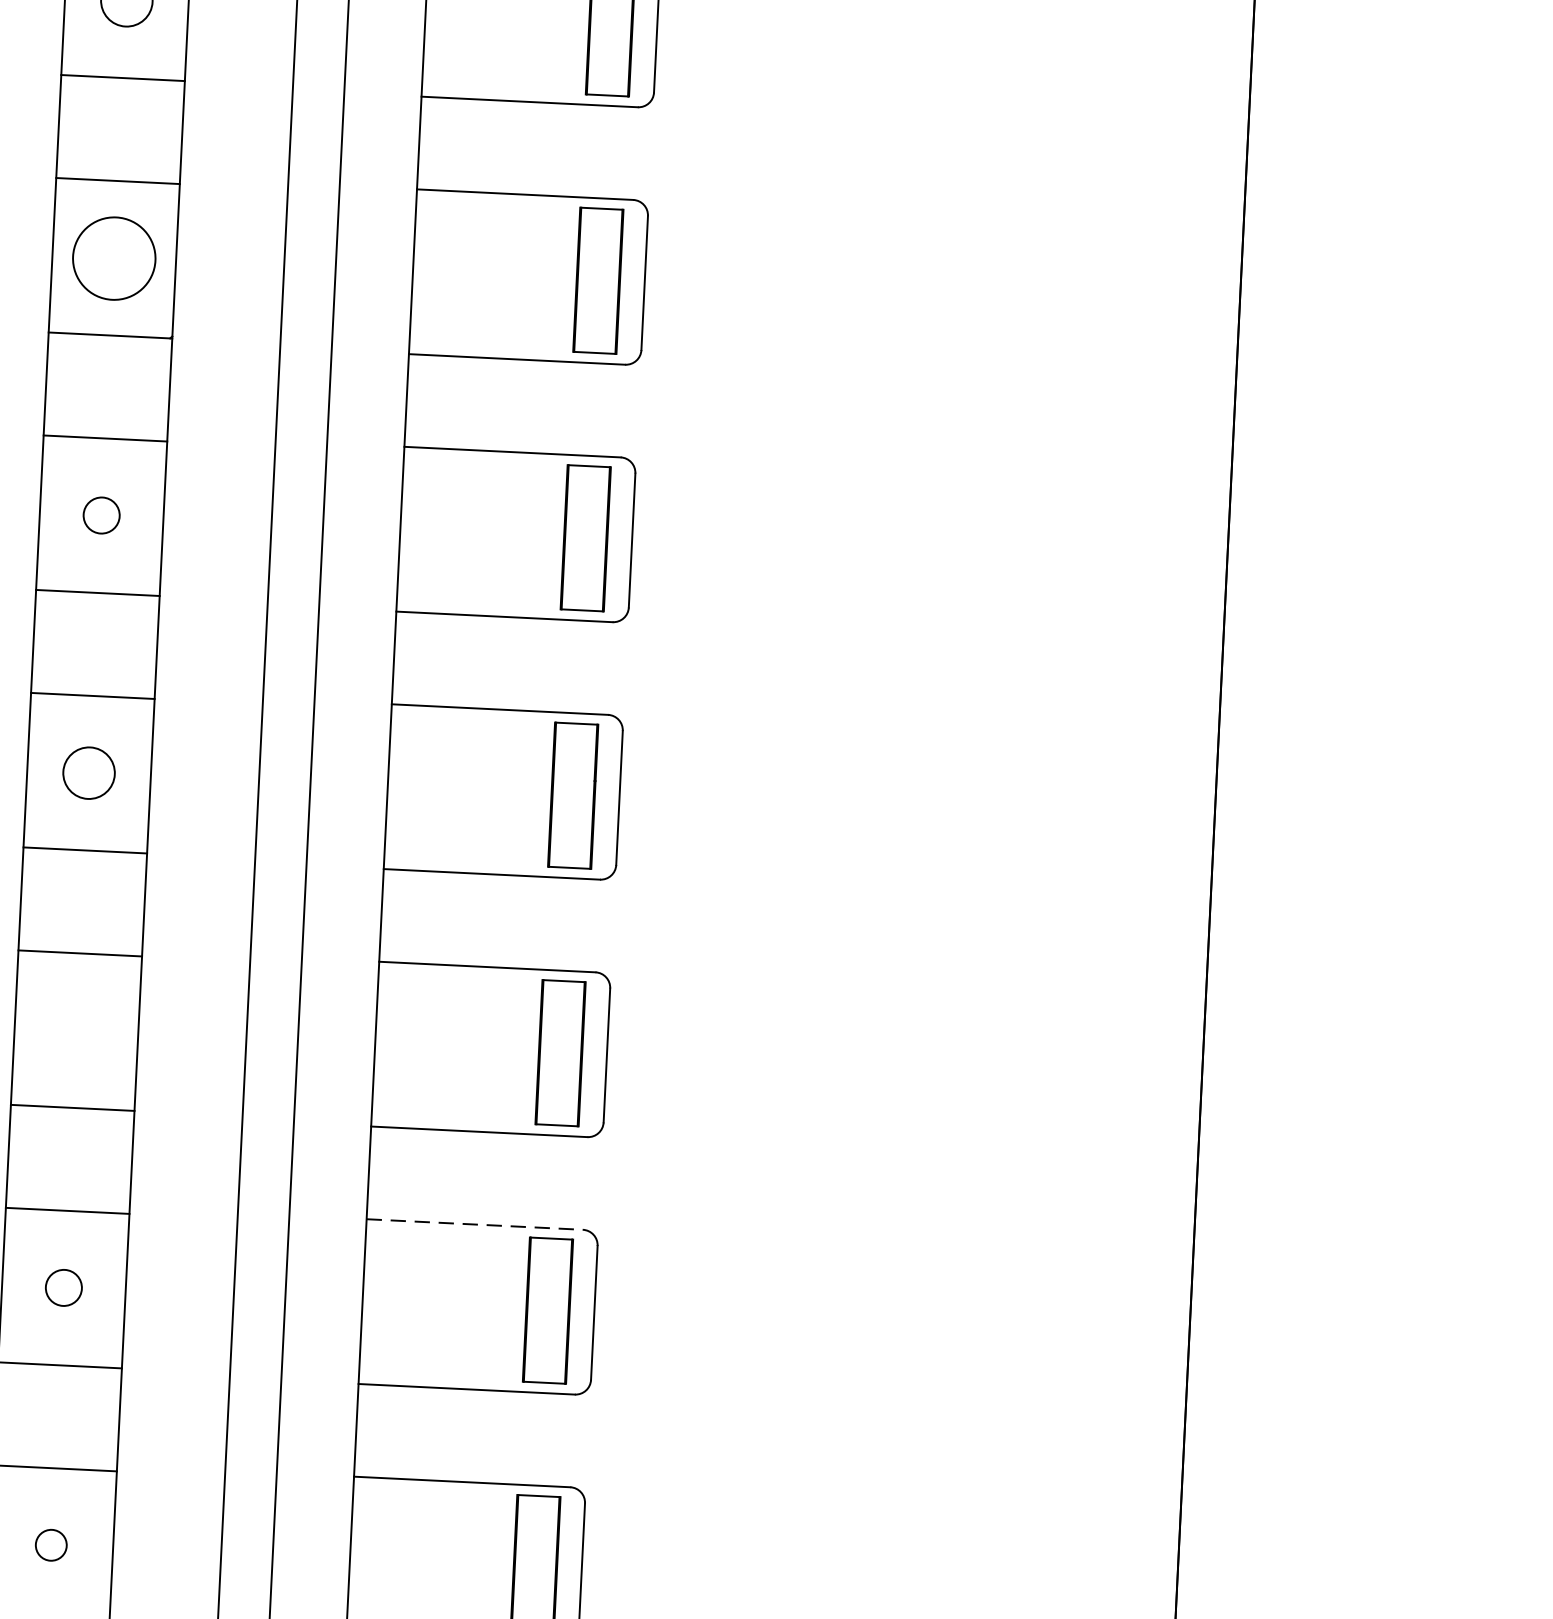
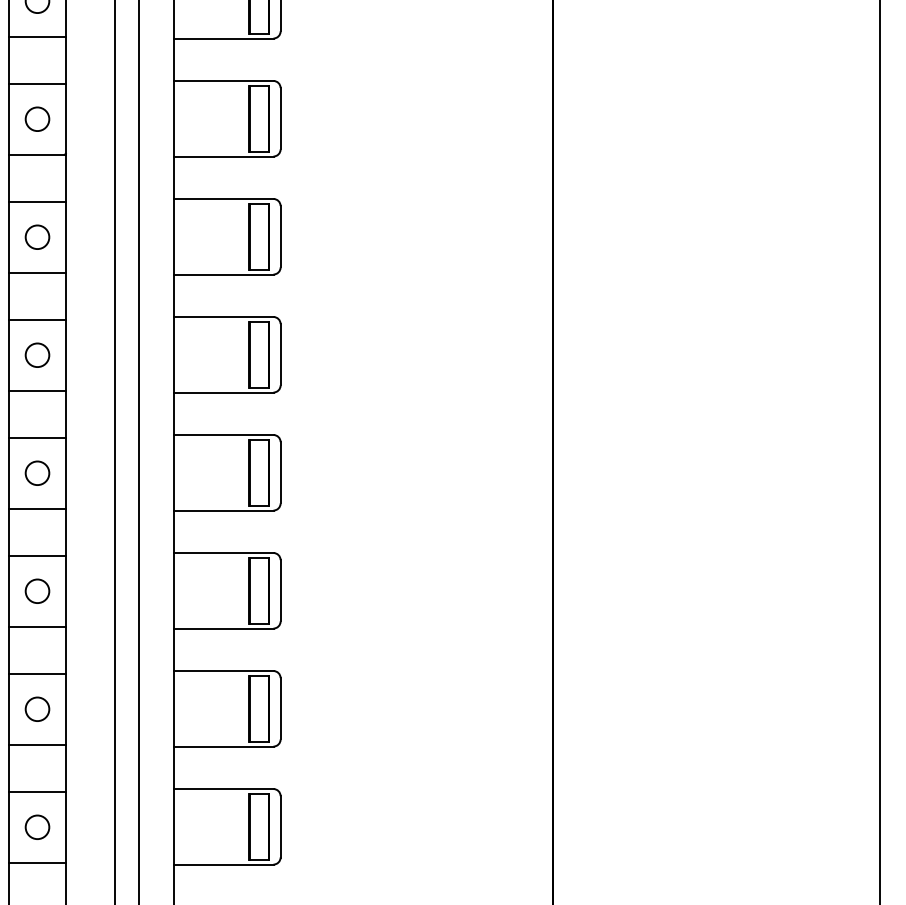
circle: (114, 256) -> (37, 118), size x0.62
circle: (101, 514) -> (37, 236), size x1.43
circle: (76, 1028) -> (37, 472), added
line: (473, 1225) -> (223, 553), dashed -> solid
circle: (63, 1286) -> (37, 590), size x1.43
circle: (51, 1543) -> (37, 708), size x1.67

